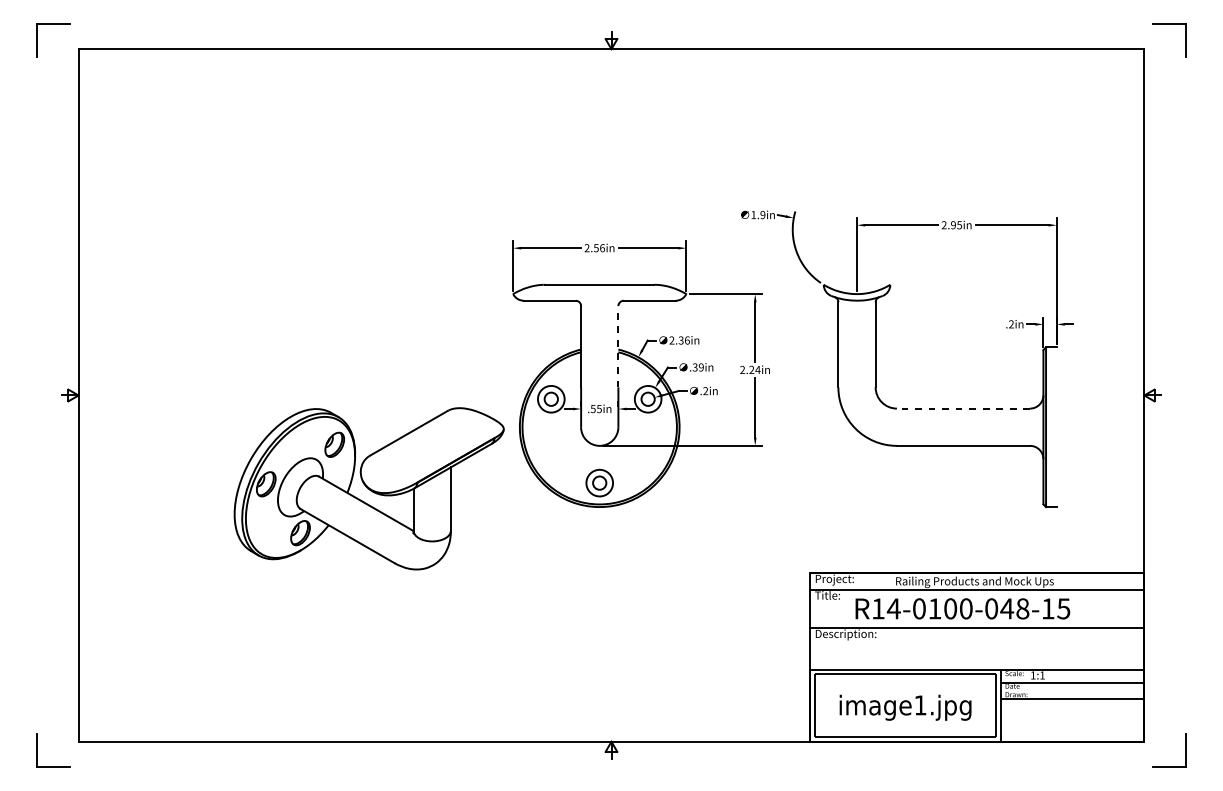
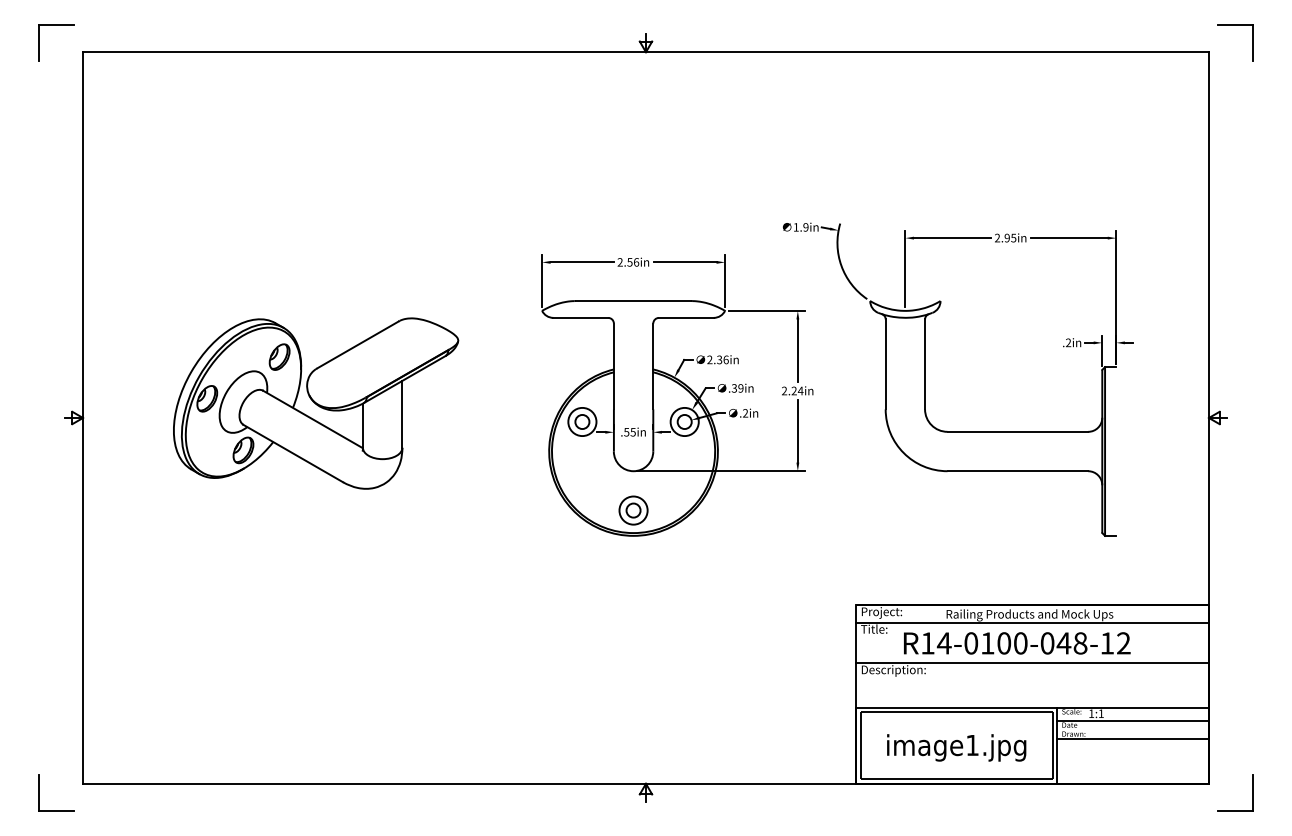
line: (618, 346) -> (653, 366), dashed -> solid
line: (963, 408) -> (1017, 431), dashed -> solid
part: (369, 488) -> (316, 403), moved
text: (1063, 608) -> (1123, 643), R14-0100-048-15 -> R14-0100-048-12

